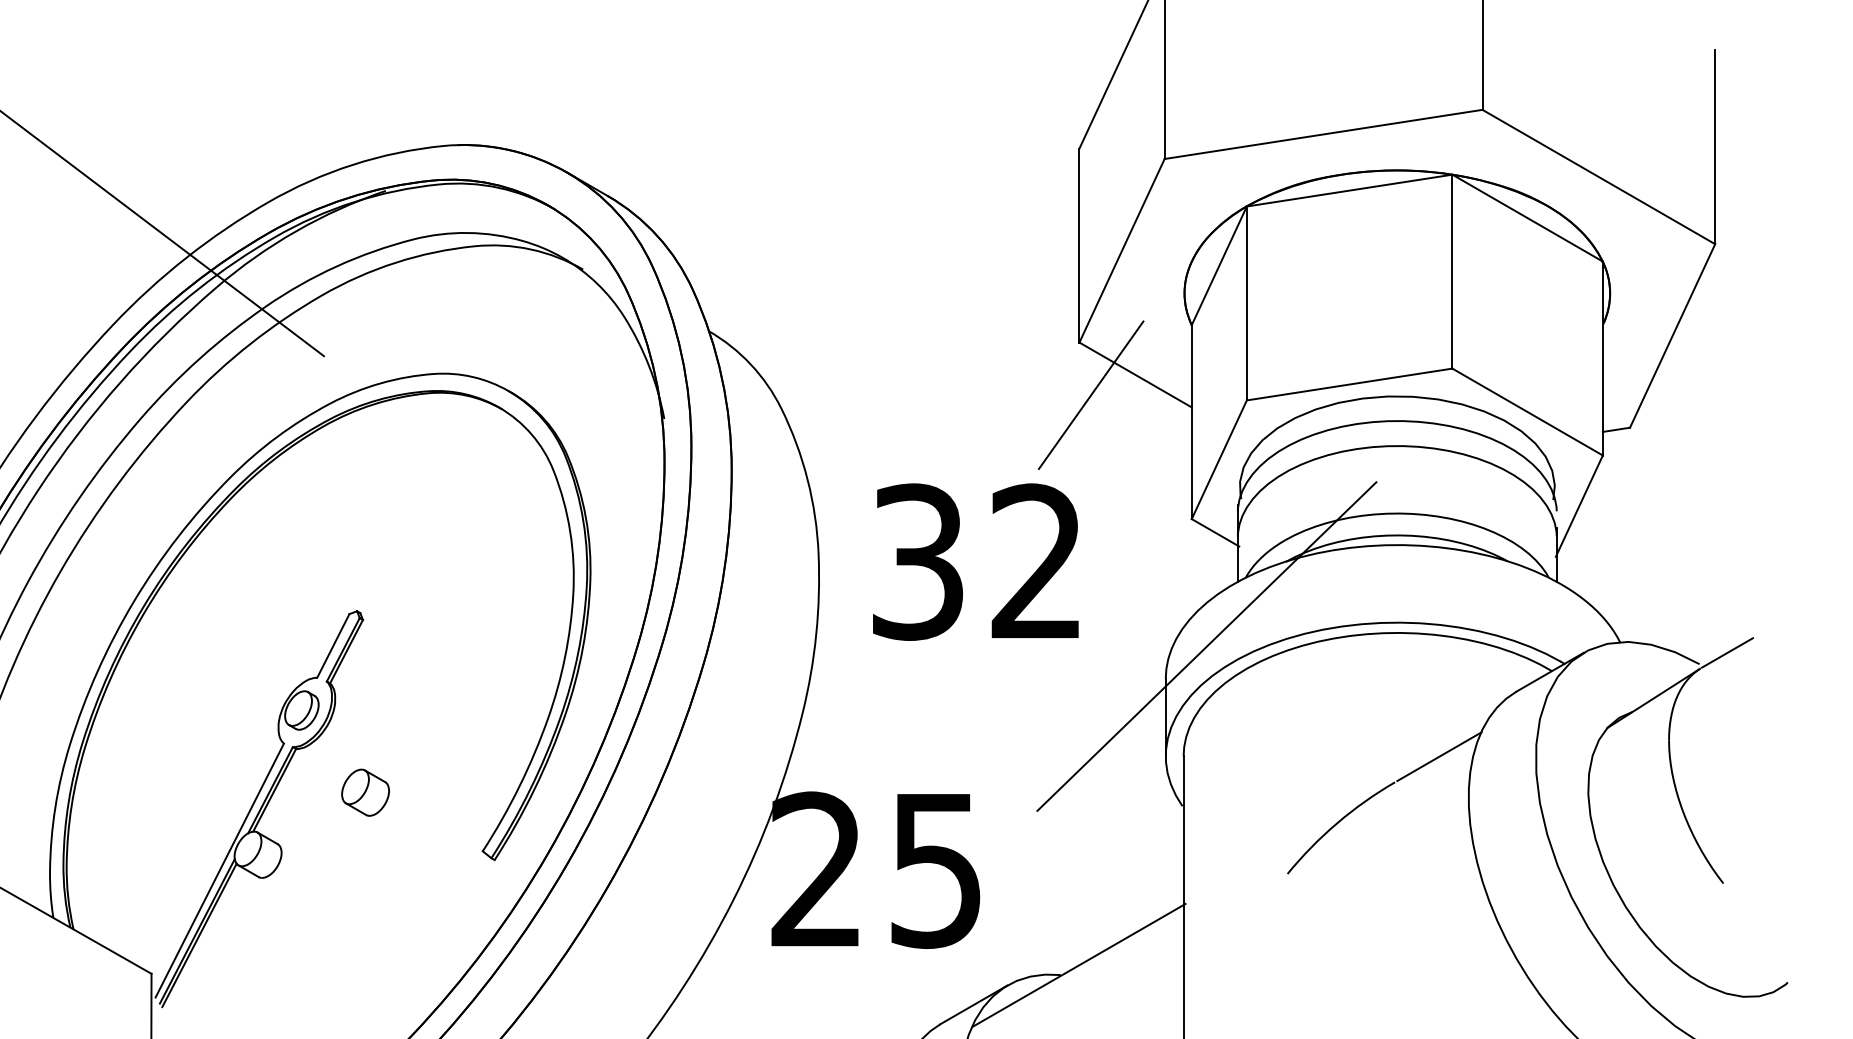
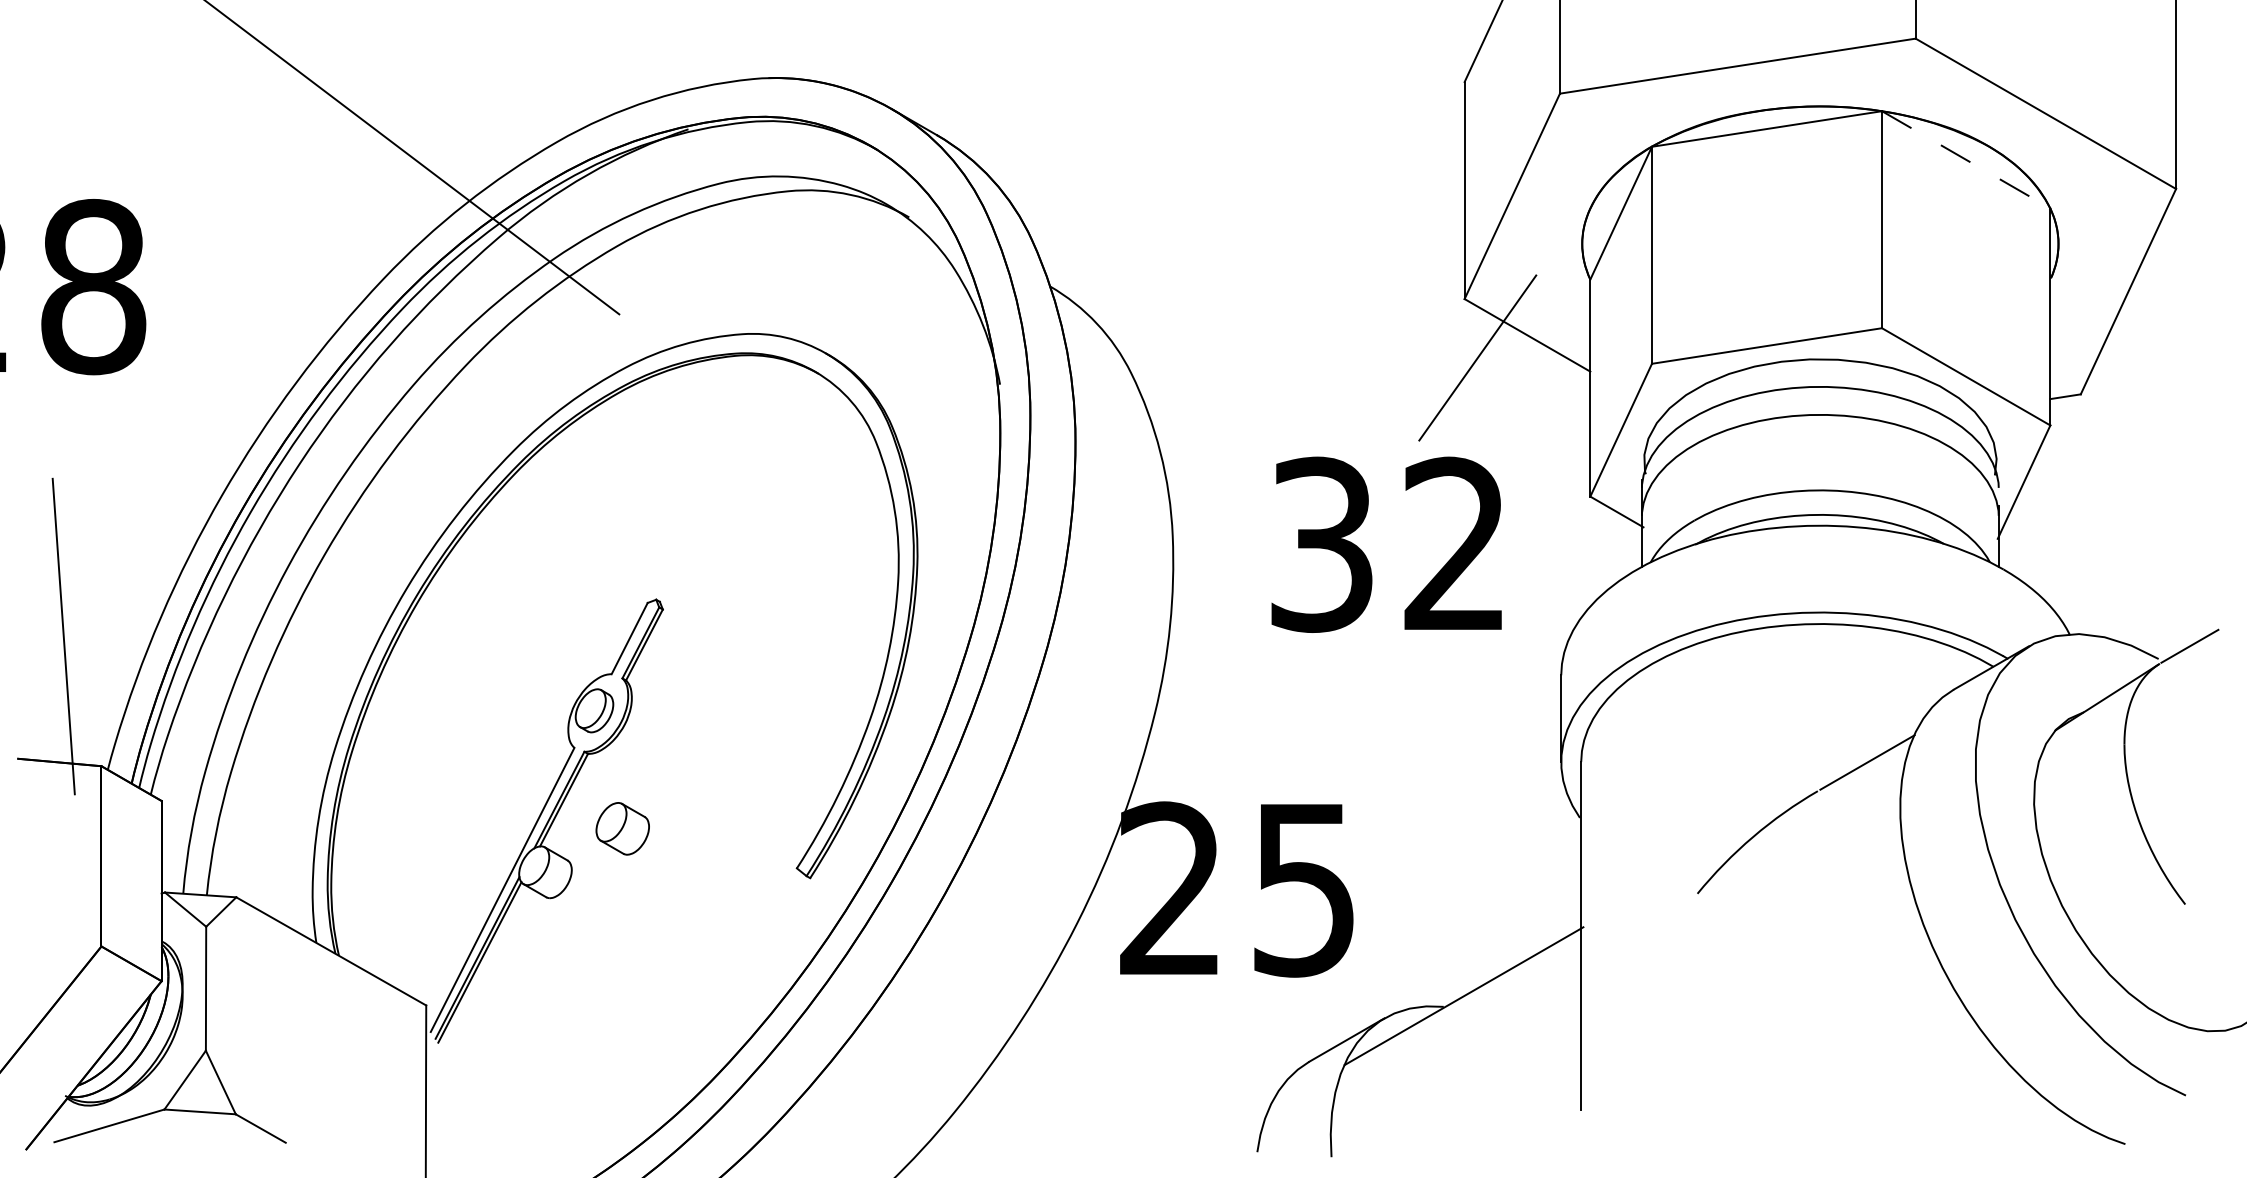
line: (1527, 218) -> (1966, 160), solid -> dashed
text: (975, 561) -> (1386, 544), moved
line: (1206, 646) -> (1606, 639), removed
part: (365, 792) -> (622, 828), moved

